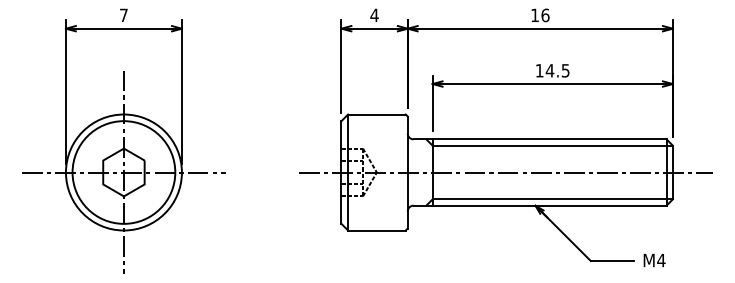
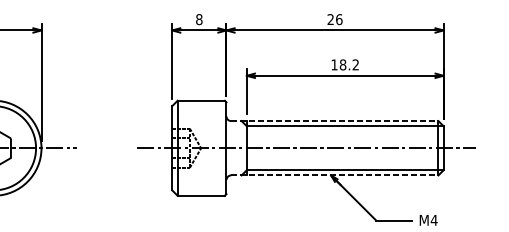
text: (534, 14) -> (330, 18), 16 -> 26
text: (374, 15) -> (199, 19), 4 -> 8
text: (557, 70) -> (349, 64), 14.5 -> 18.2
line: (540, 139) -> (335, 121), solid -> dashed
line: (540, 205) -> (335, 175), solid -> dashed

